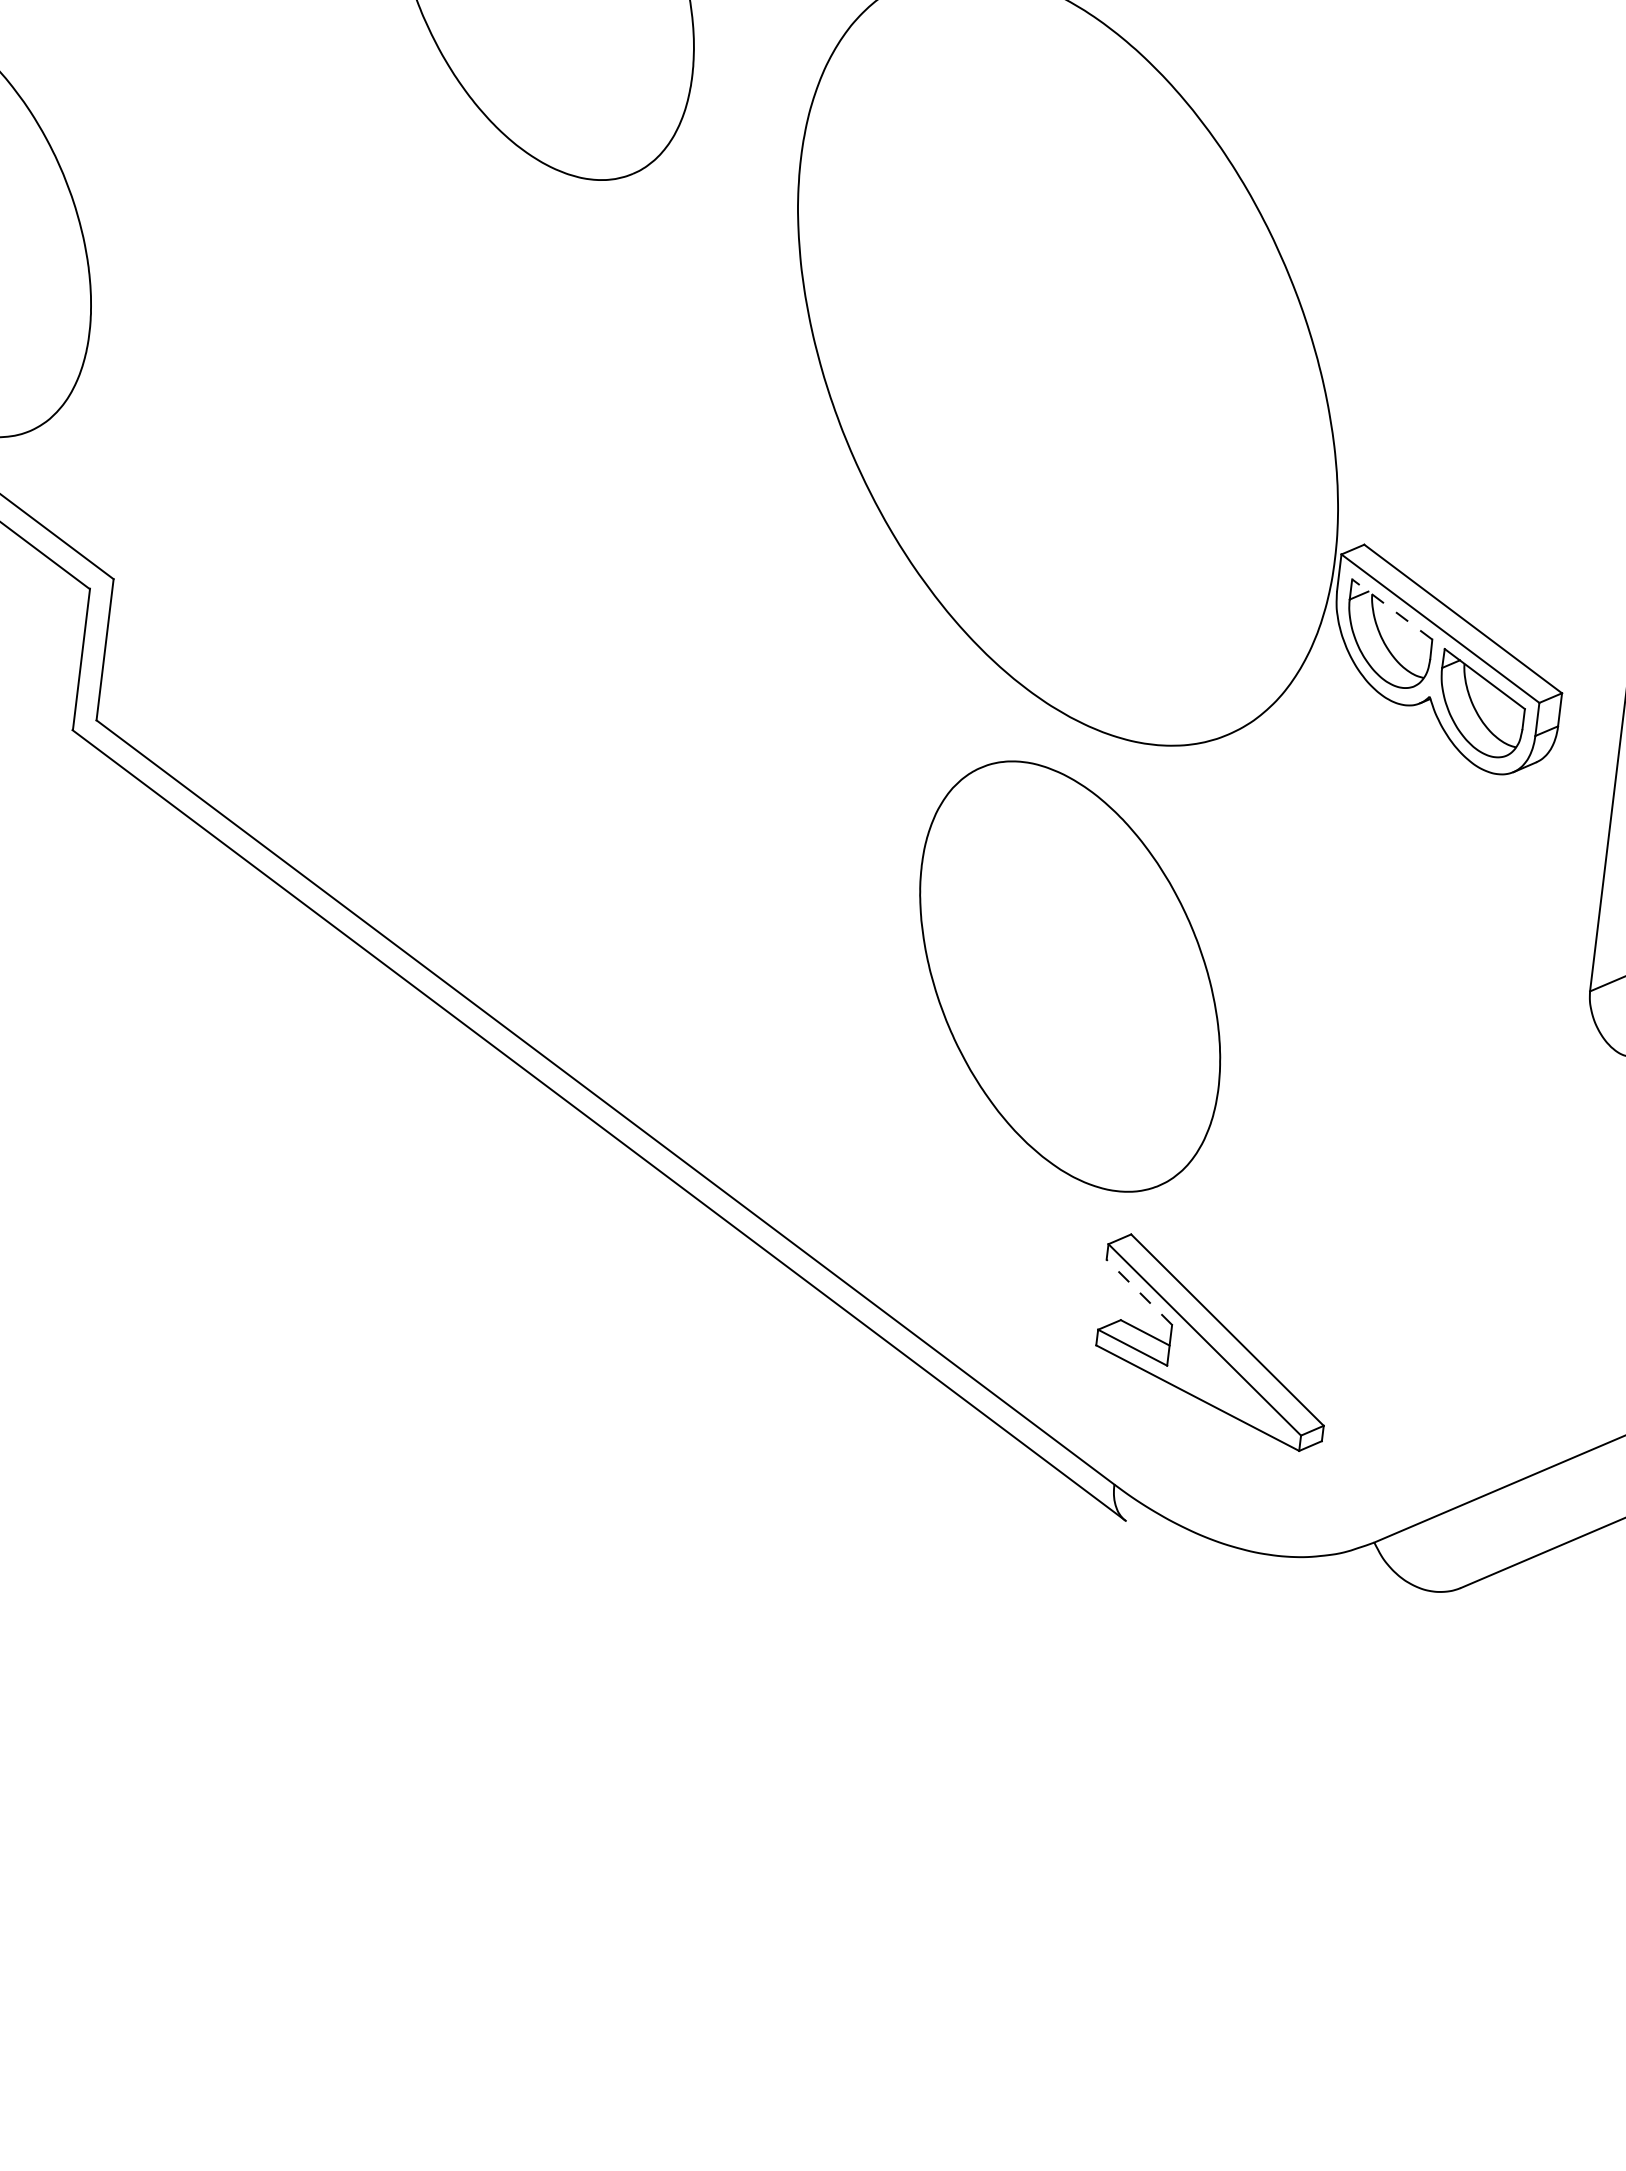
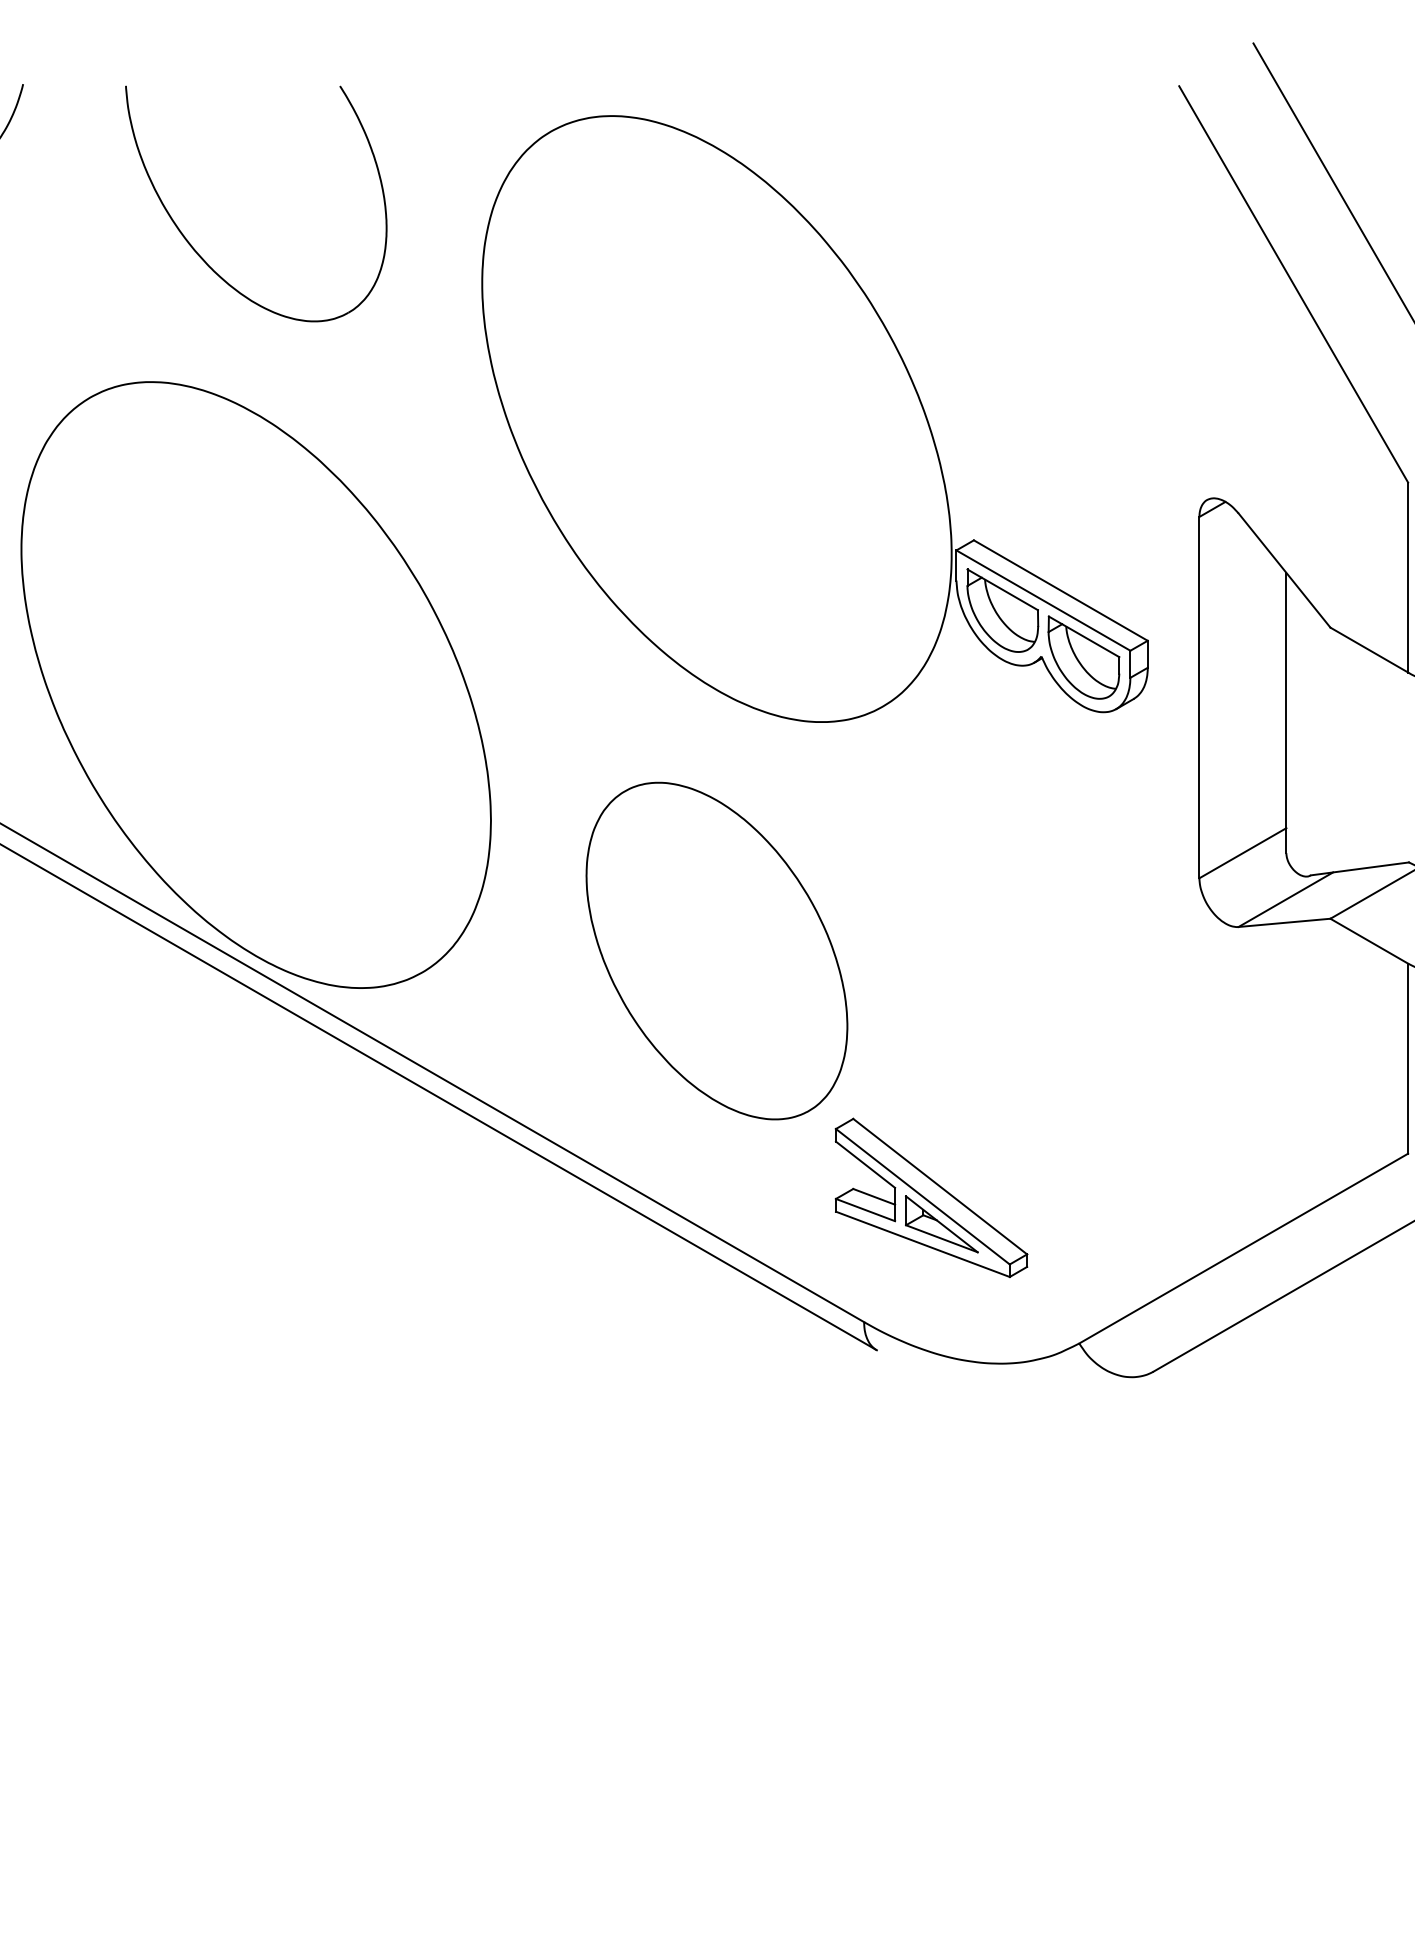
line: (1392, 609) -> (1002, 589), dashed -> solid
part: (464, 614) -> (255, 684), added
part: (1069, 975) -> (716, 950), moved
line: (1139, 1291) -> (865, 1164), dashed -> solid
part: (1223, 1376) -> (941, 1224), added

